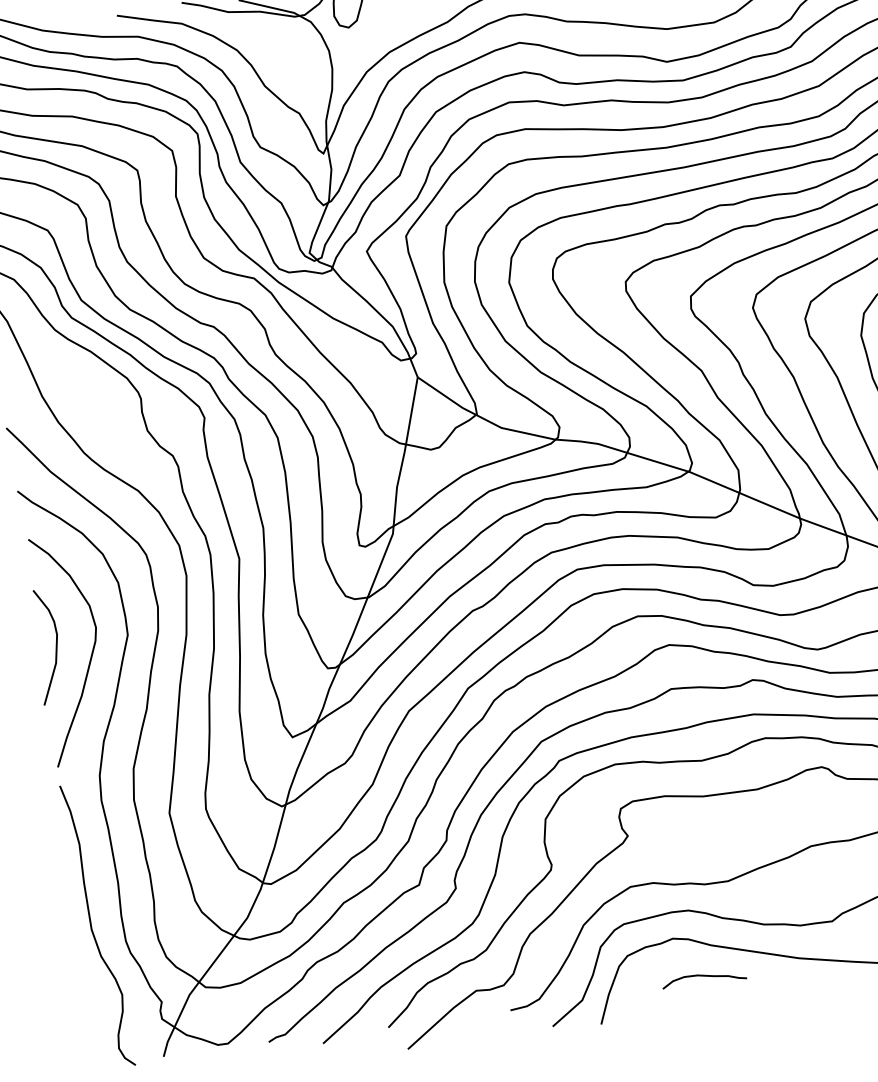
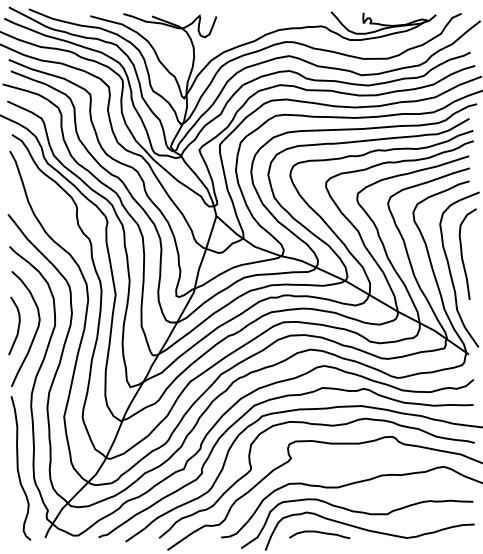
part: (703, 978) -> (319, 534), size x1.43

